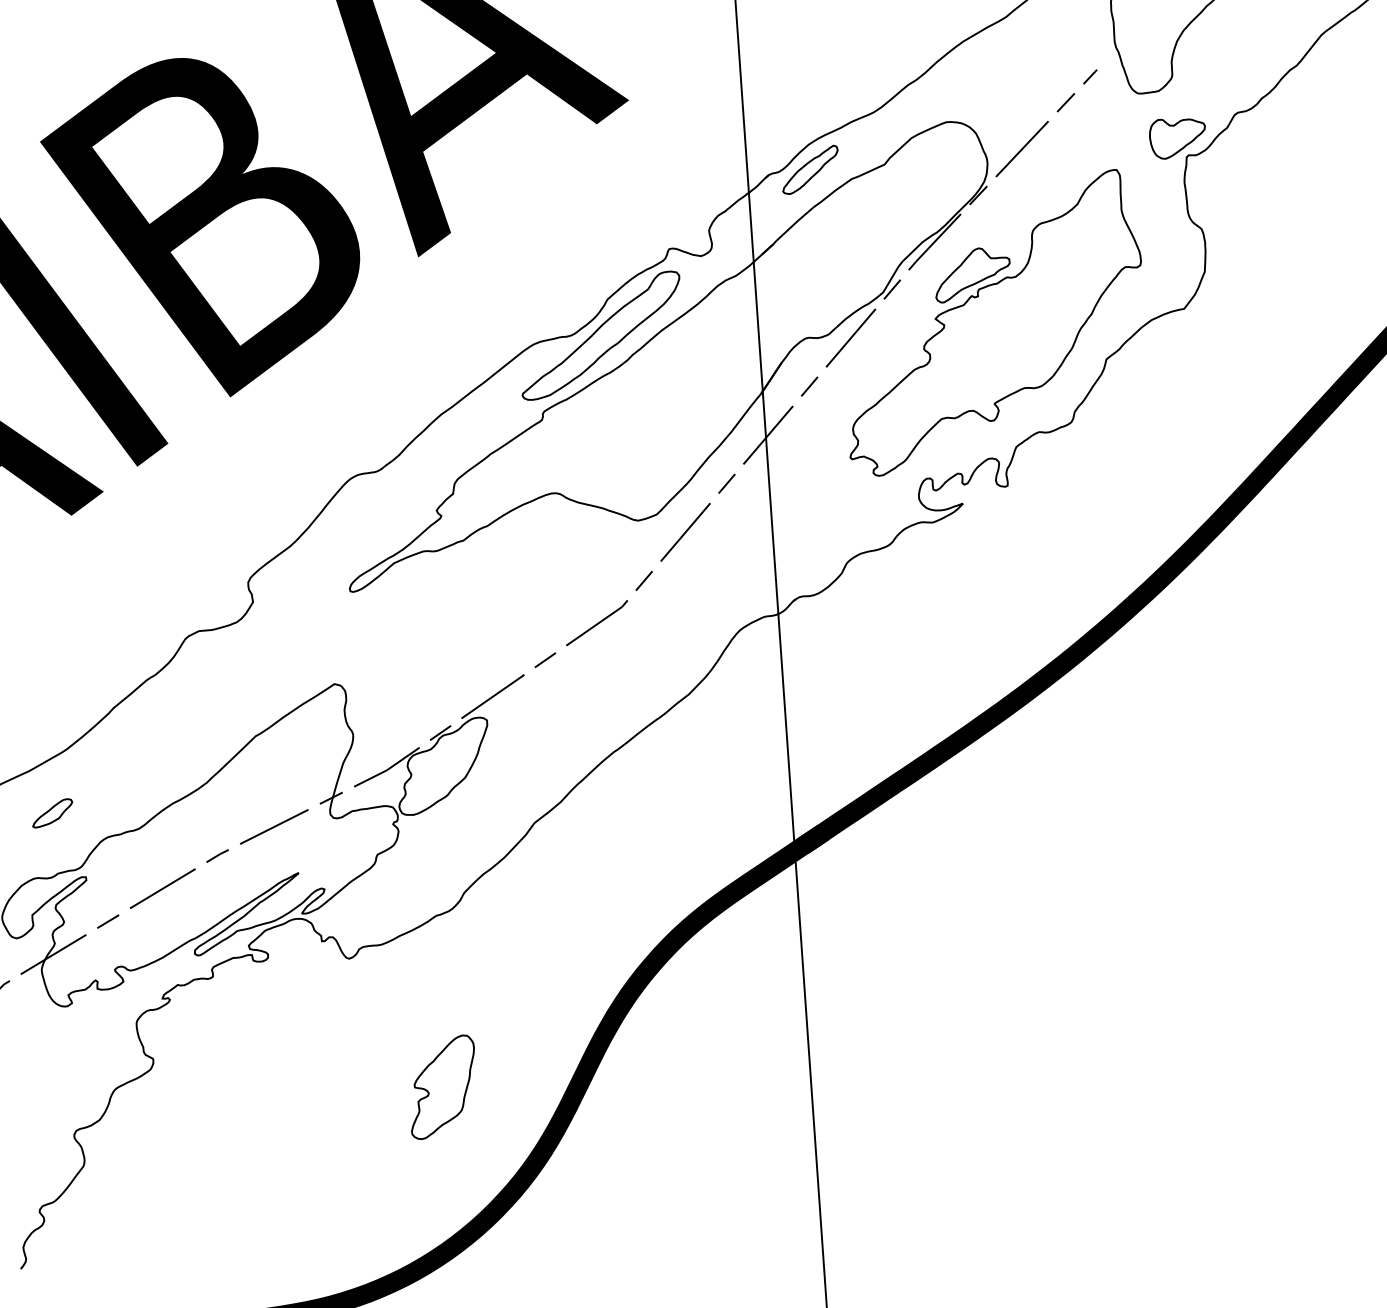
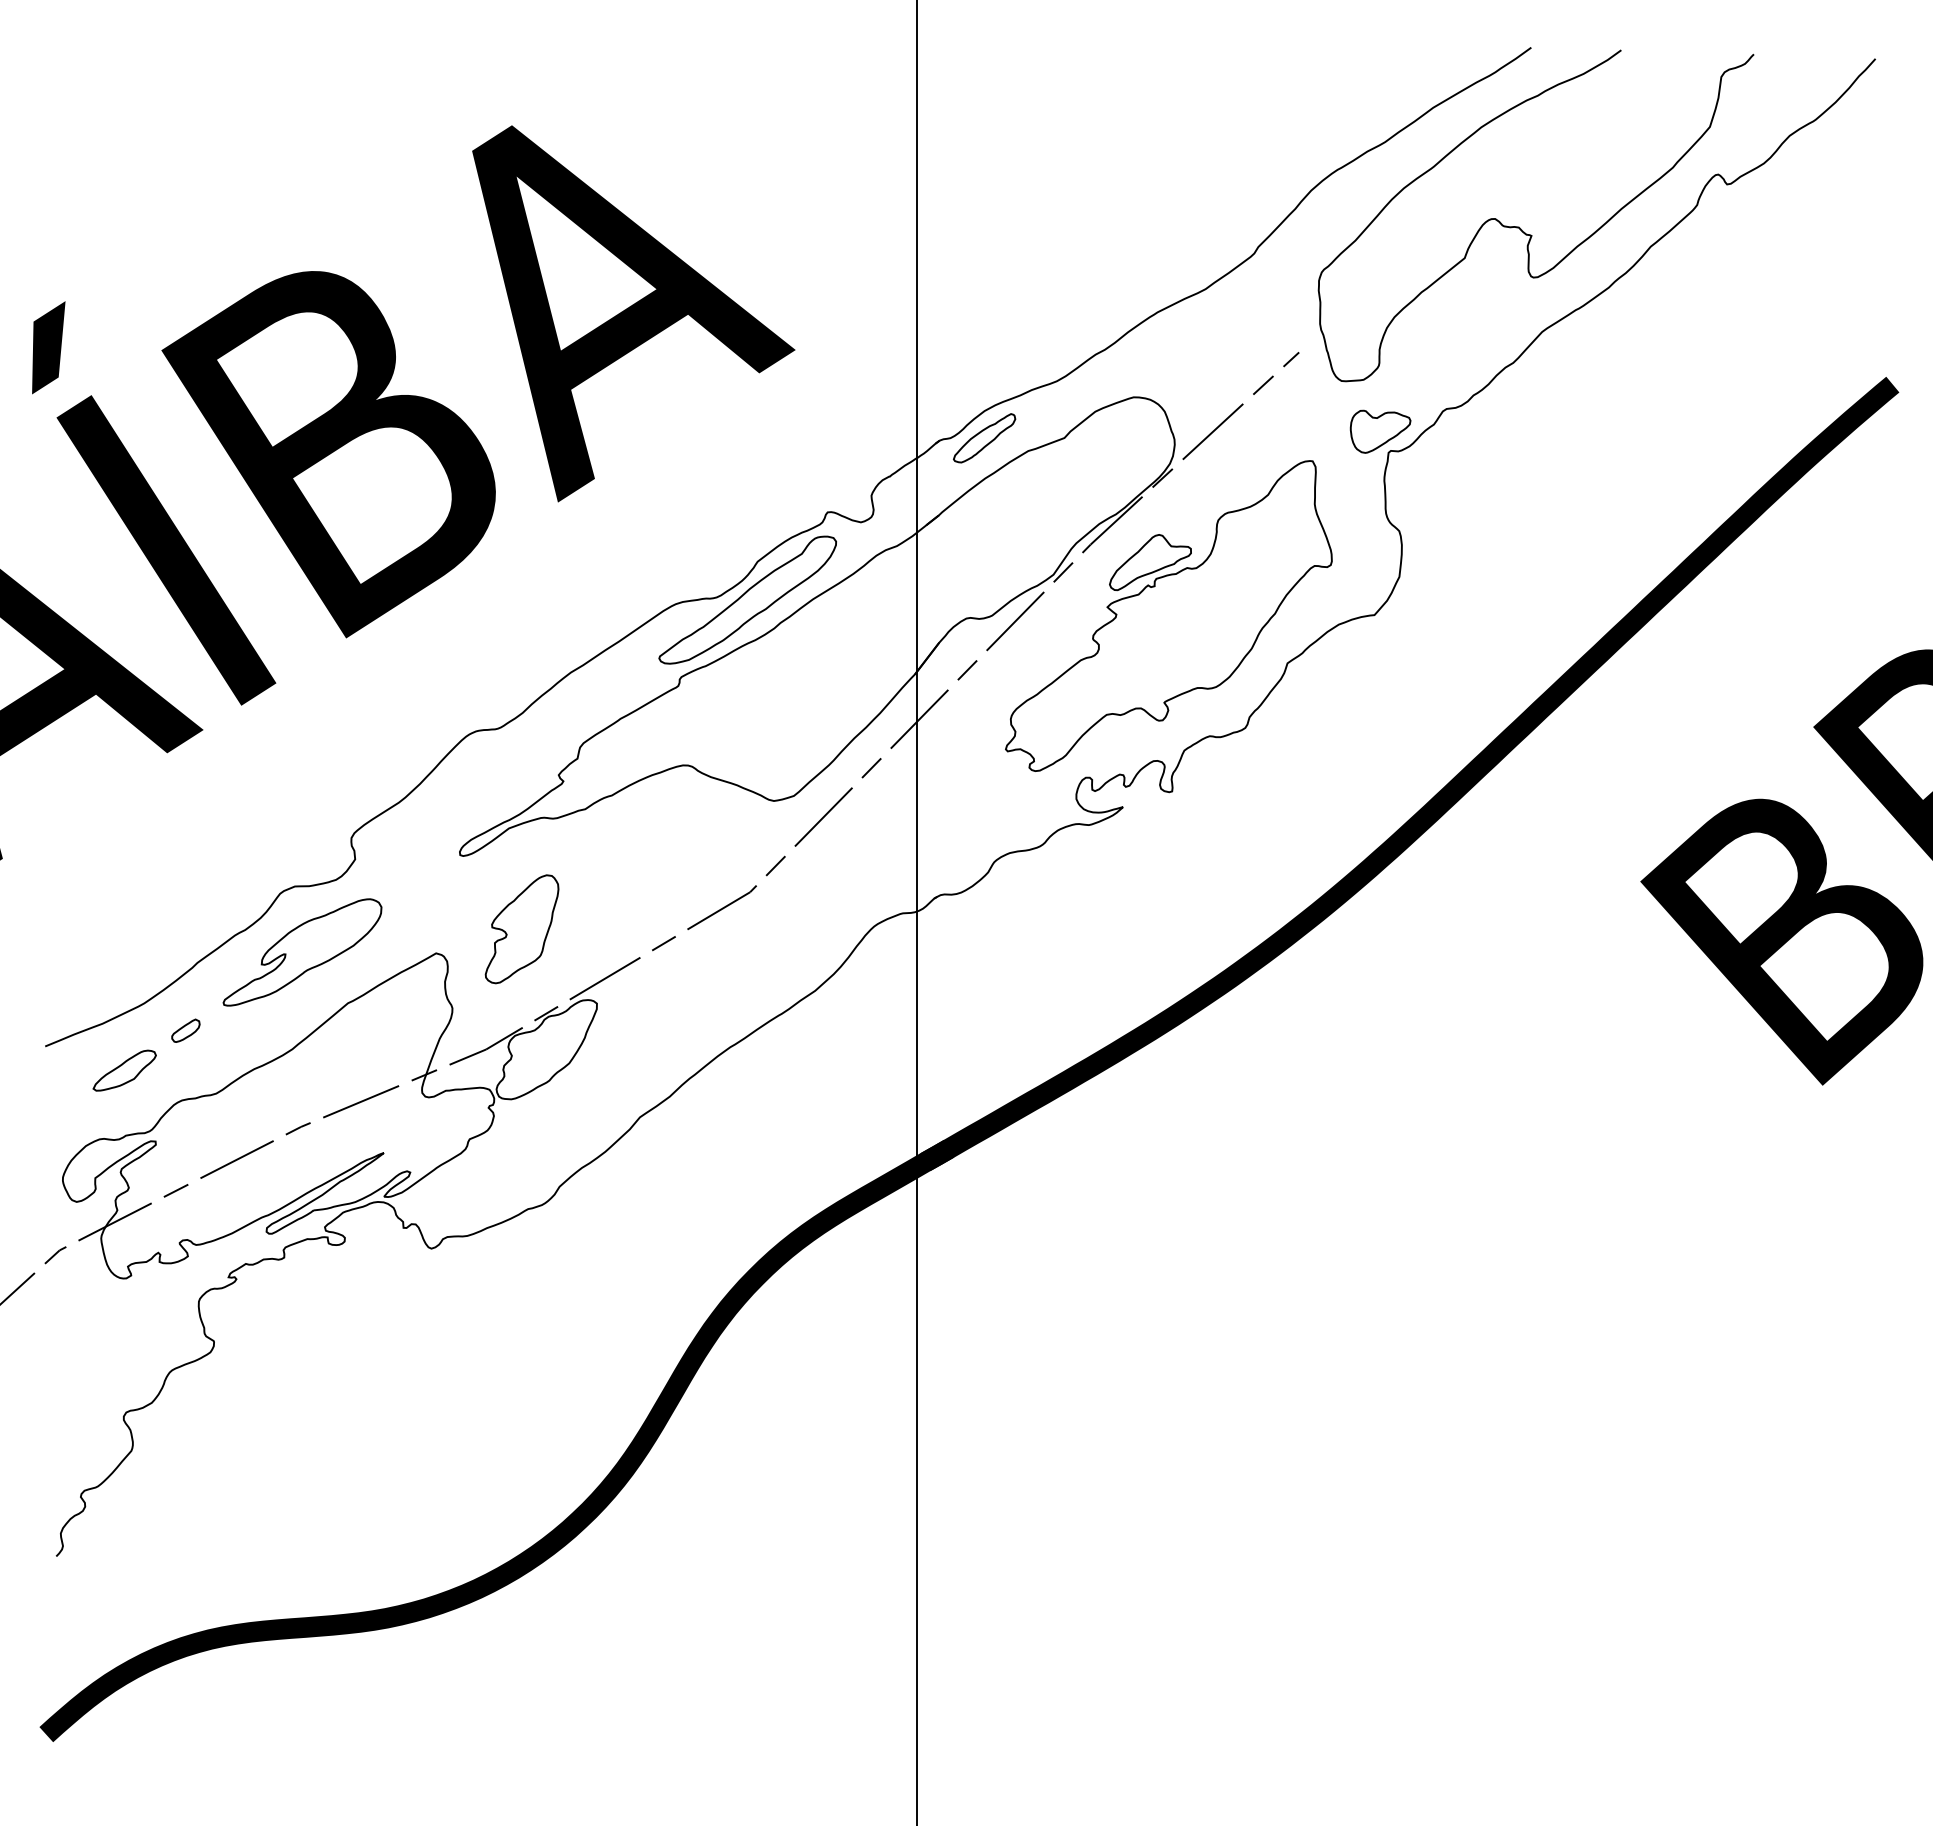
part: (210, 692) -> (302, 952), added
part: (106, 772) -> (185, 1030), added
part: (52, 813) -> (124, 1070), size x1.43
part: (442, 1087) -> (521, 929), moved

